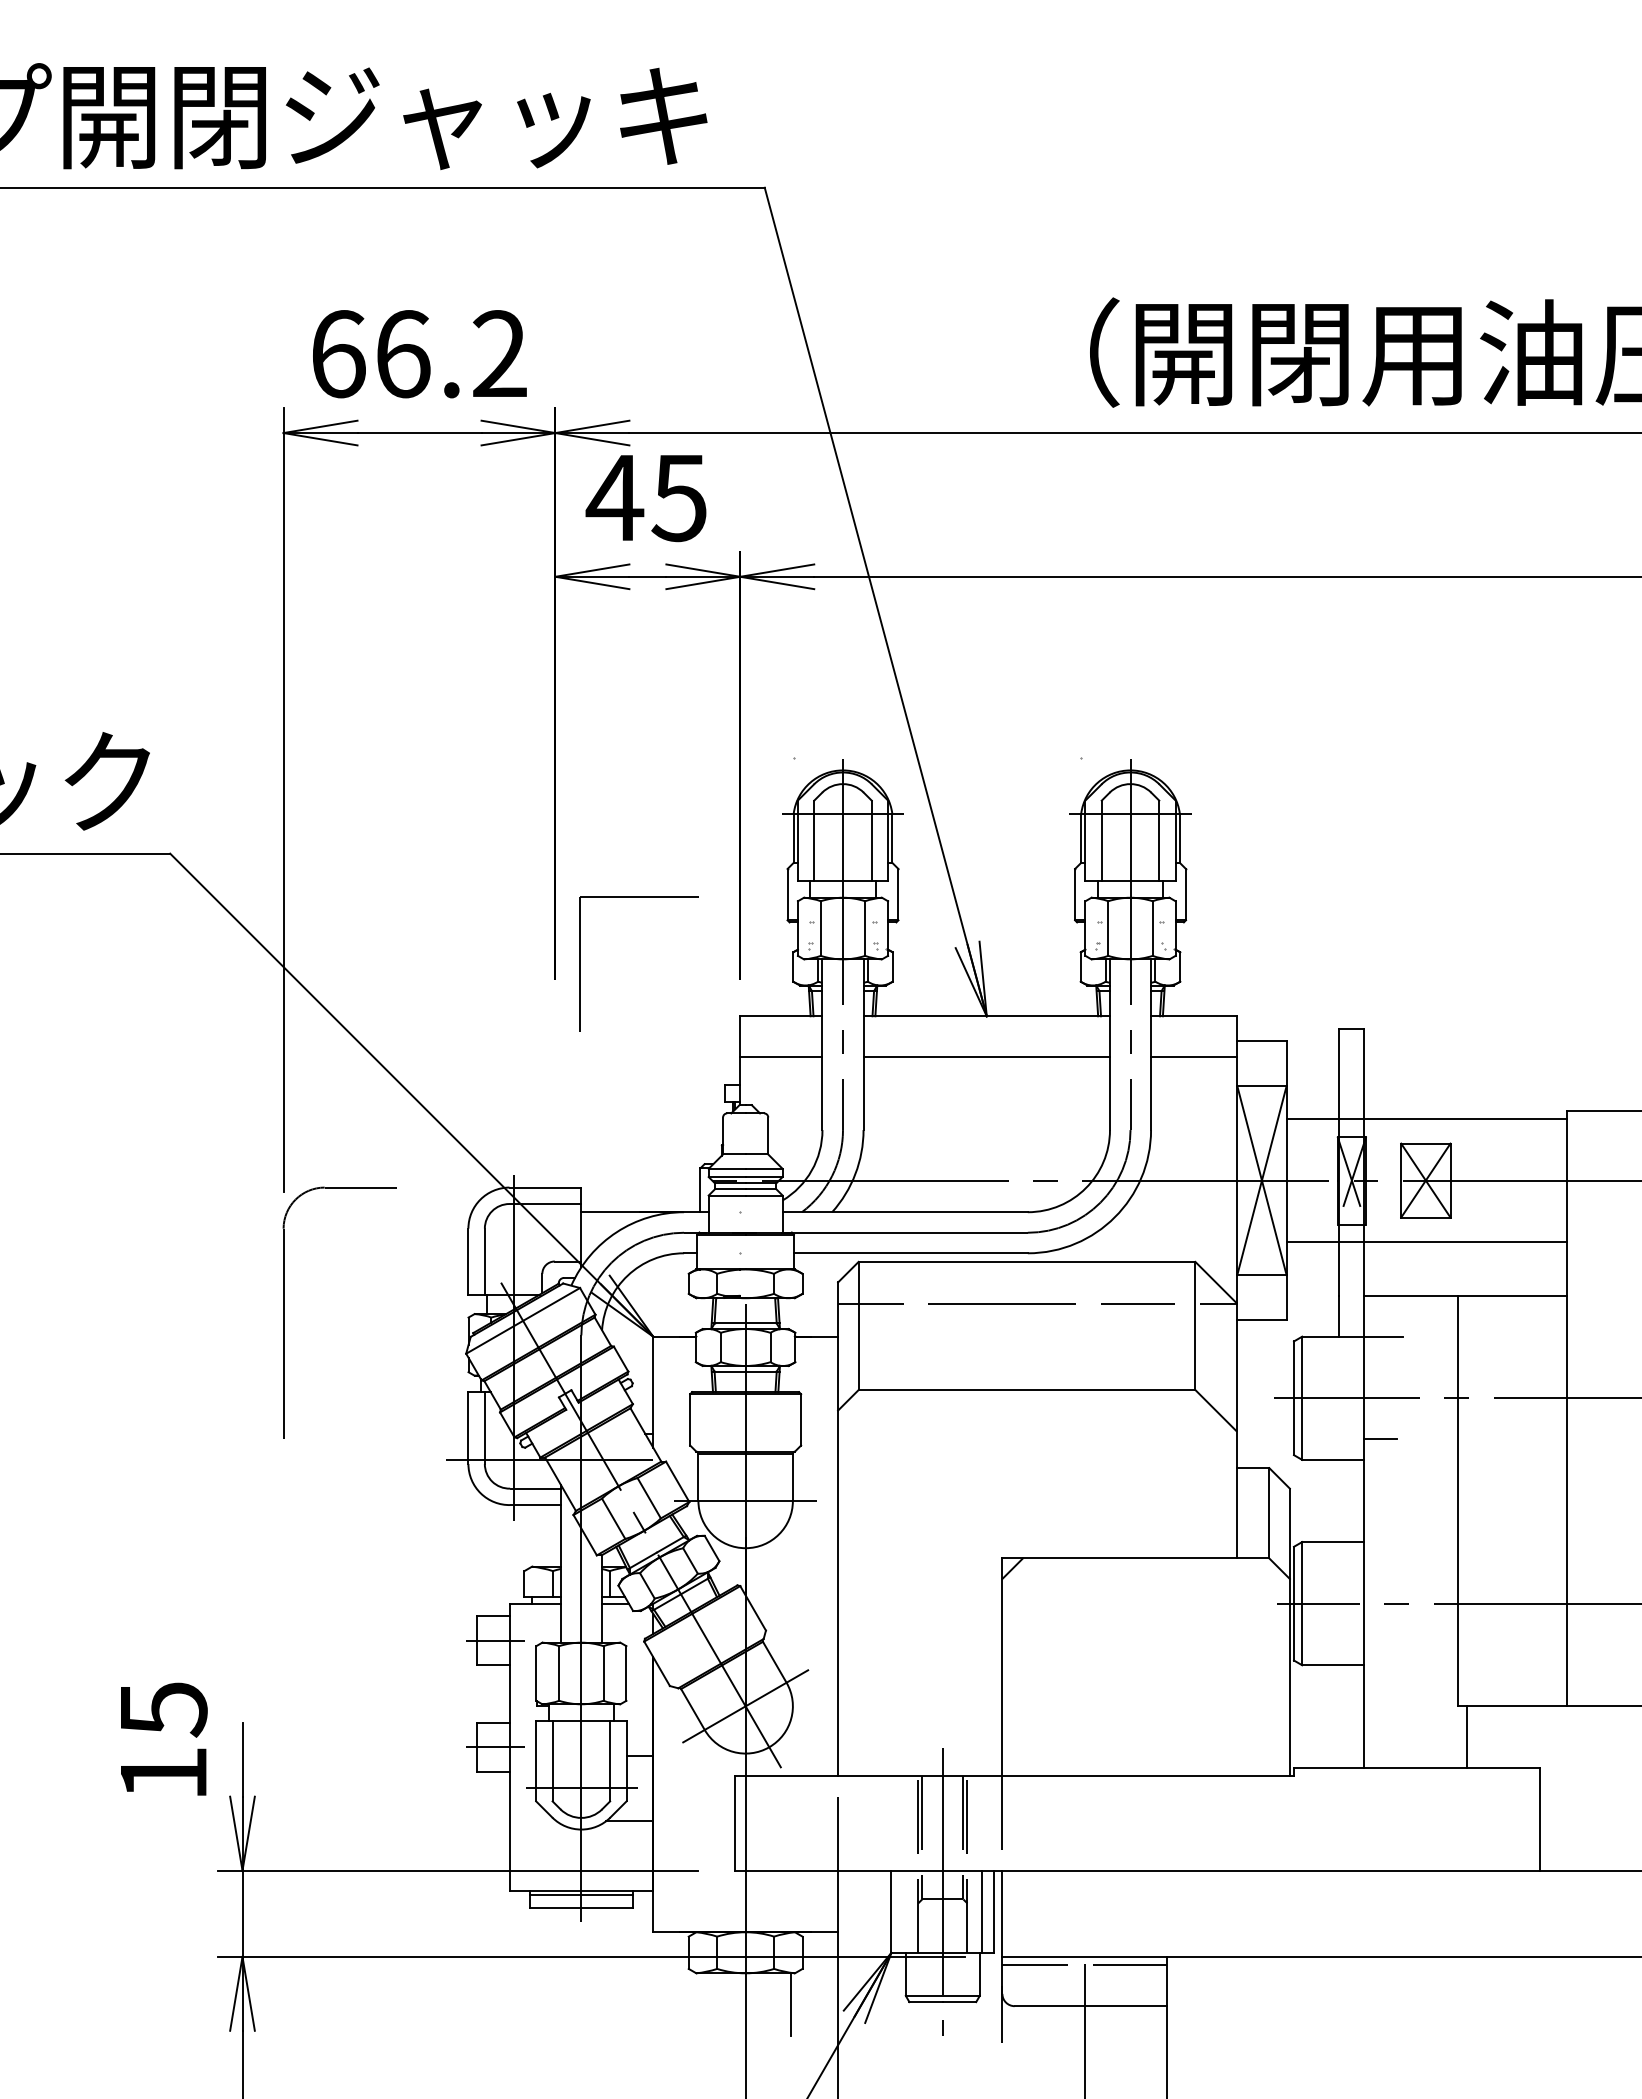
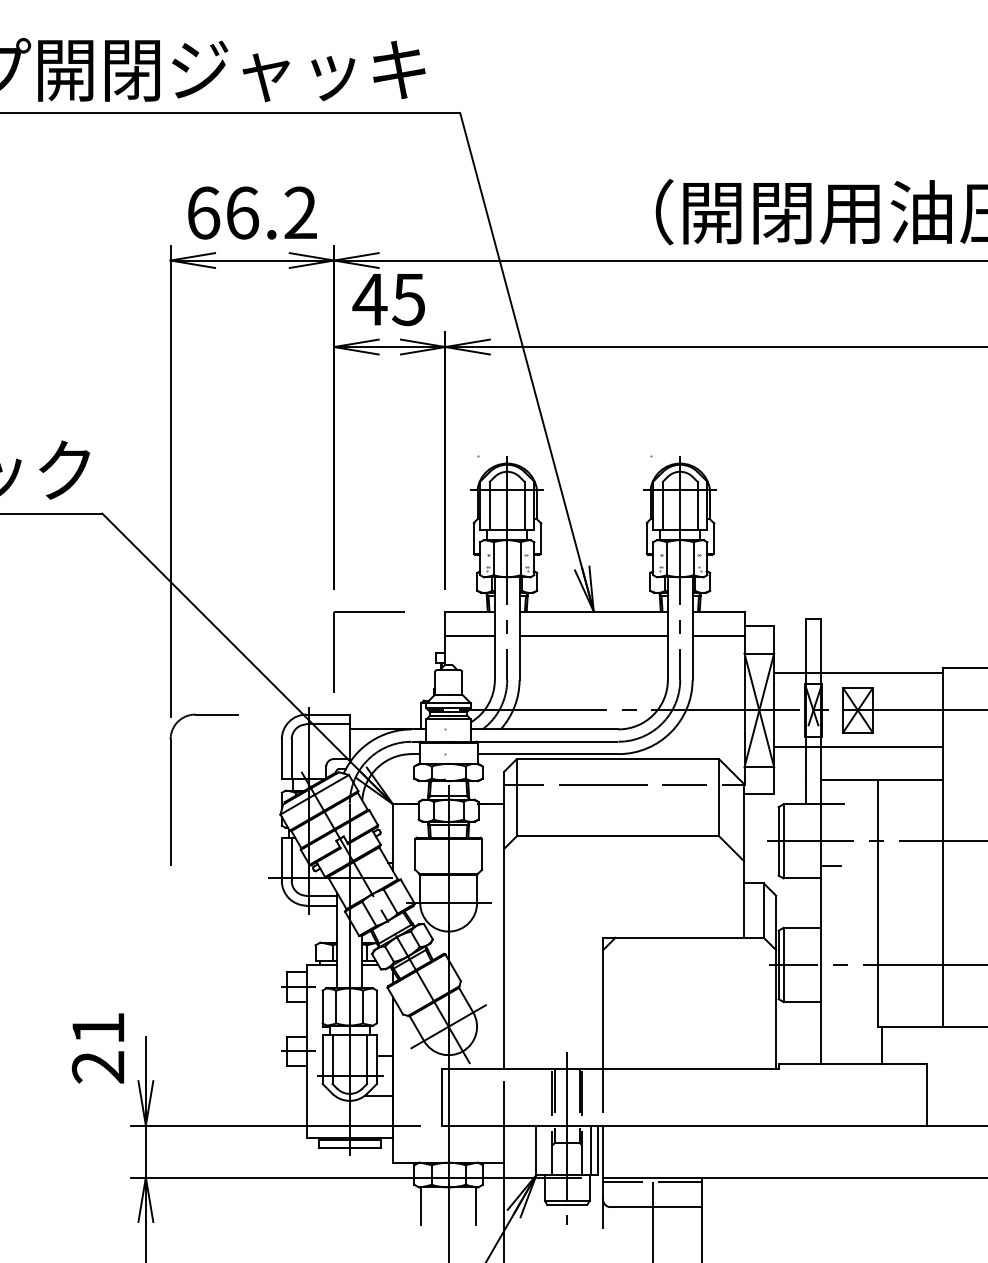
part: (580, 963) -> (334, 651), moved
text: (162, 1740) -> (97, 1047), 15 -> 21
line: (700, 2005) -> (421, 1206), added

